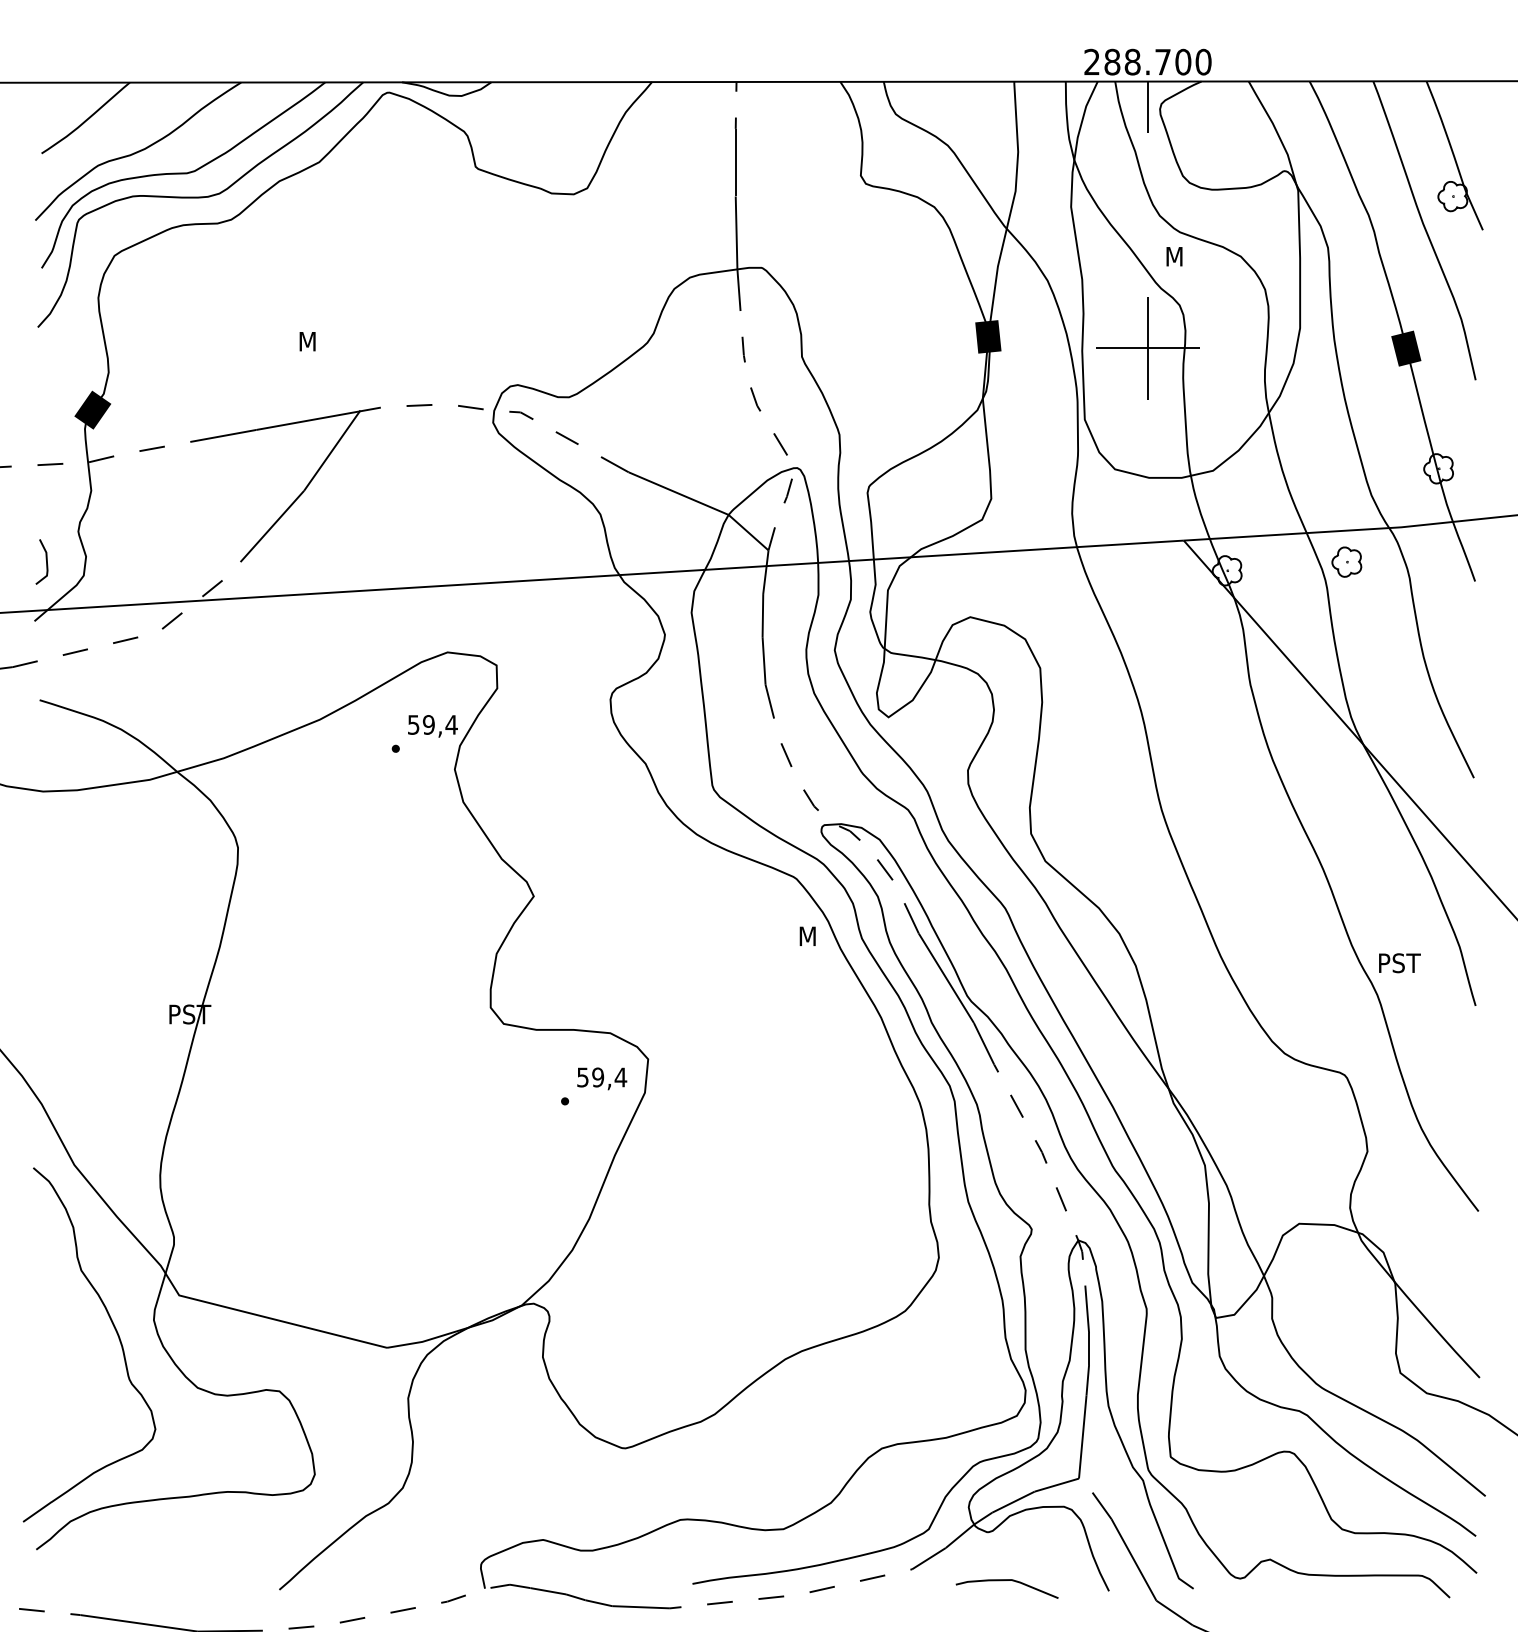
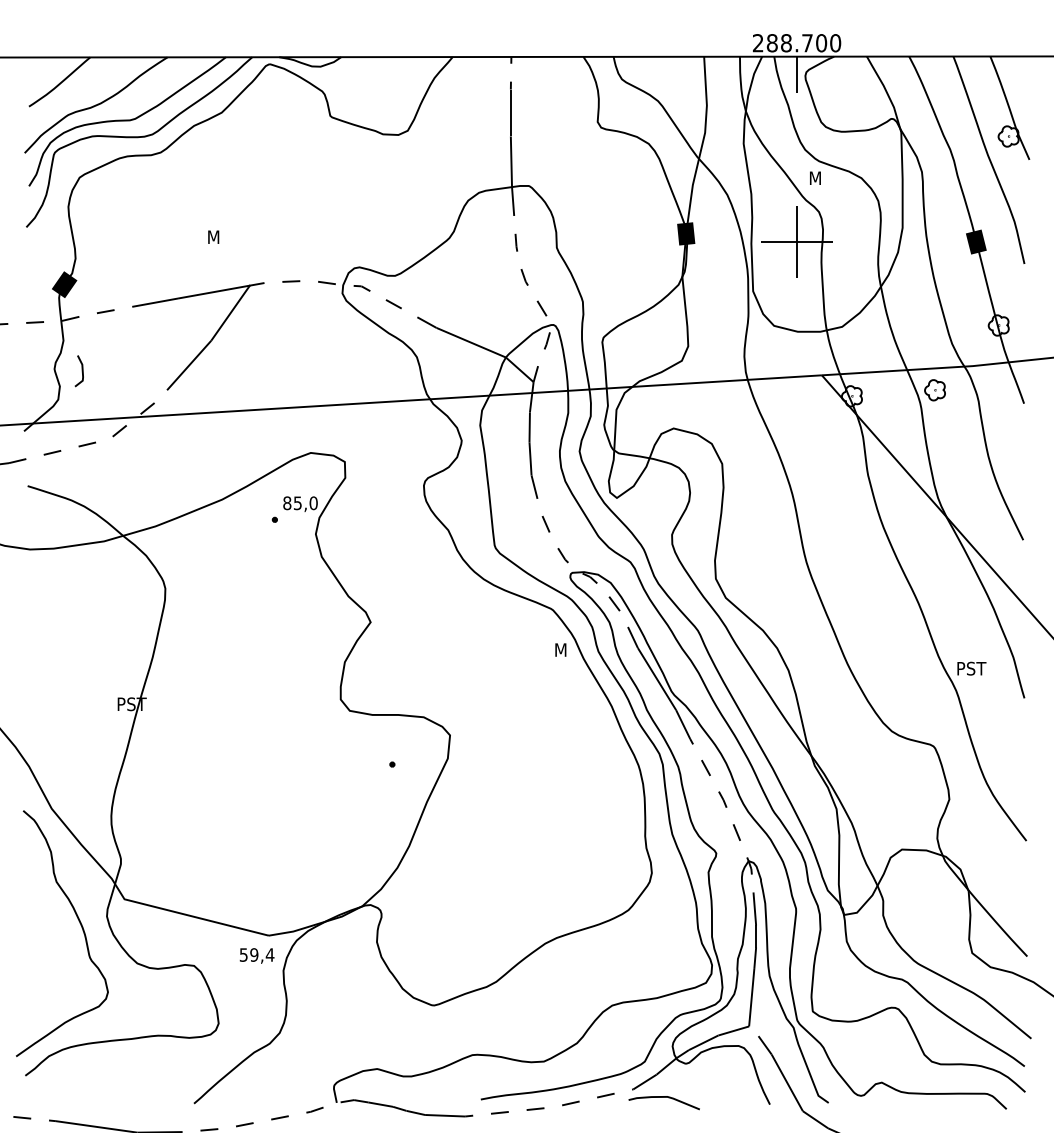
line: (45, 562) -> (81, 371), moved
text: (432, 725) -> (300, 503), 59,4 -> 85,0
text: (601, 1078) -> (256, 955), moved
curve: (1006, 1580) -> (663, 1097), moved

